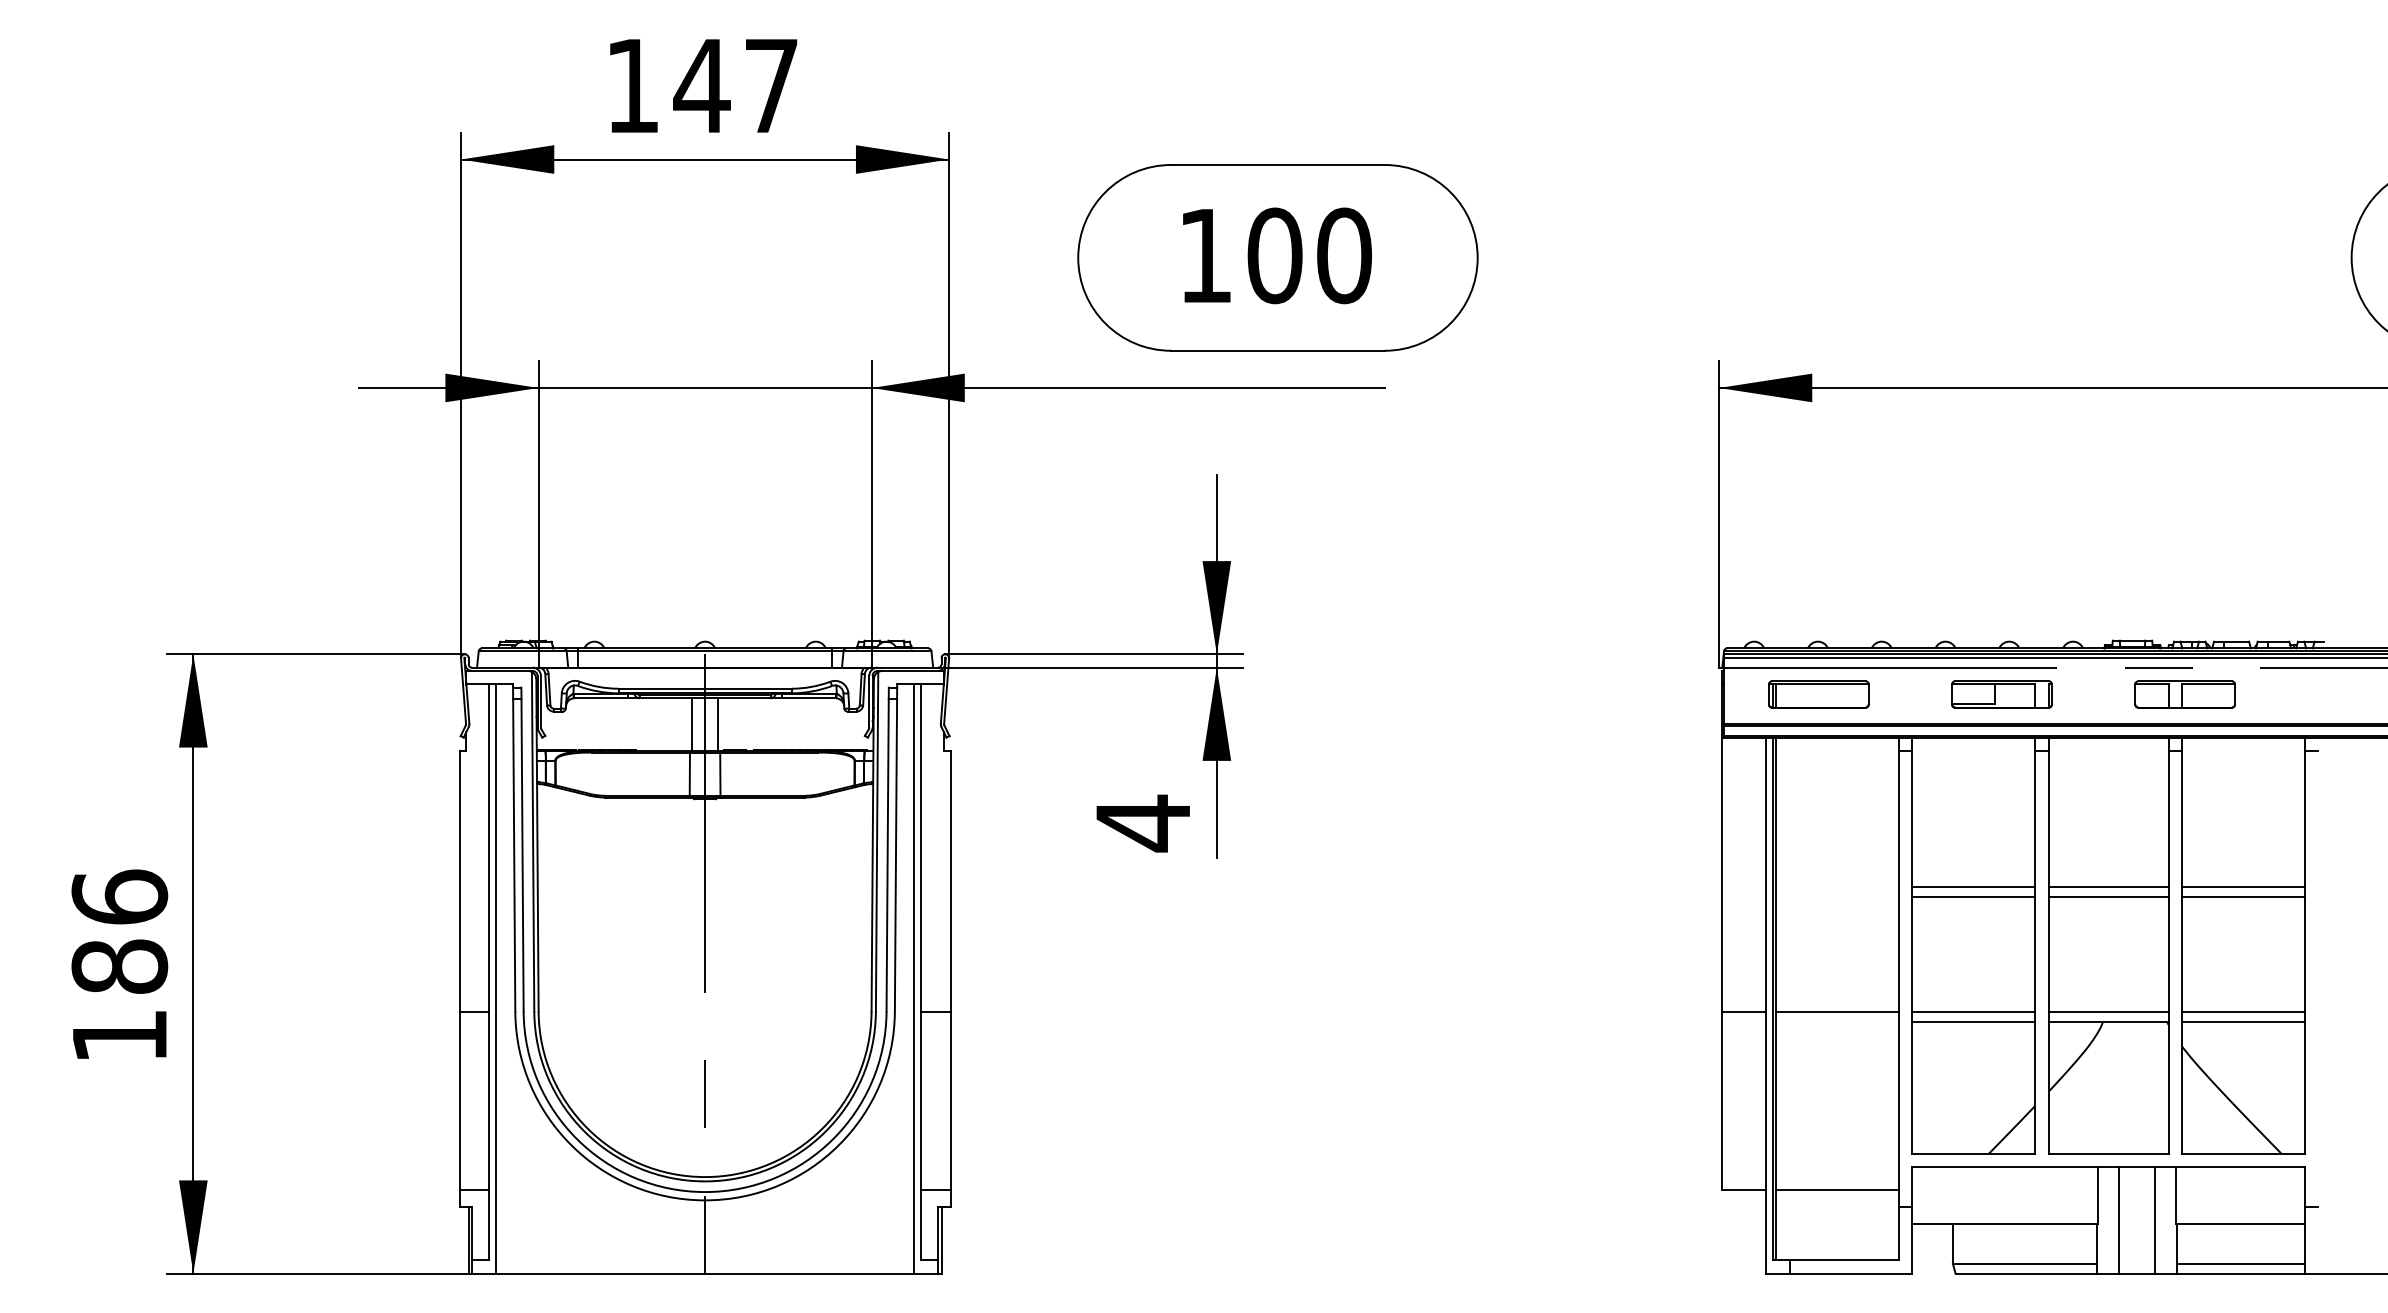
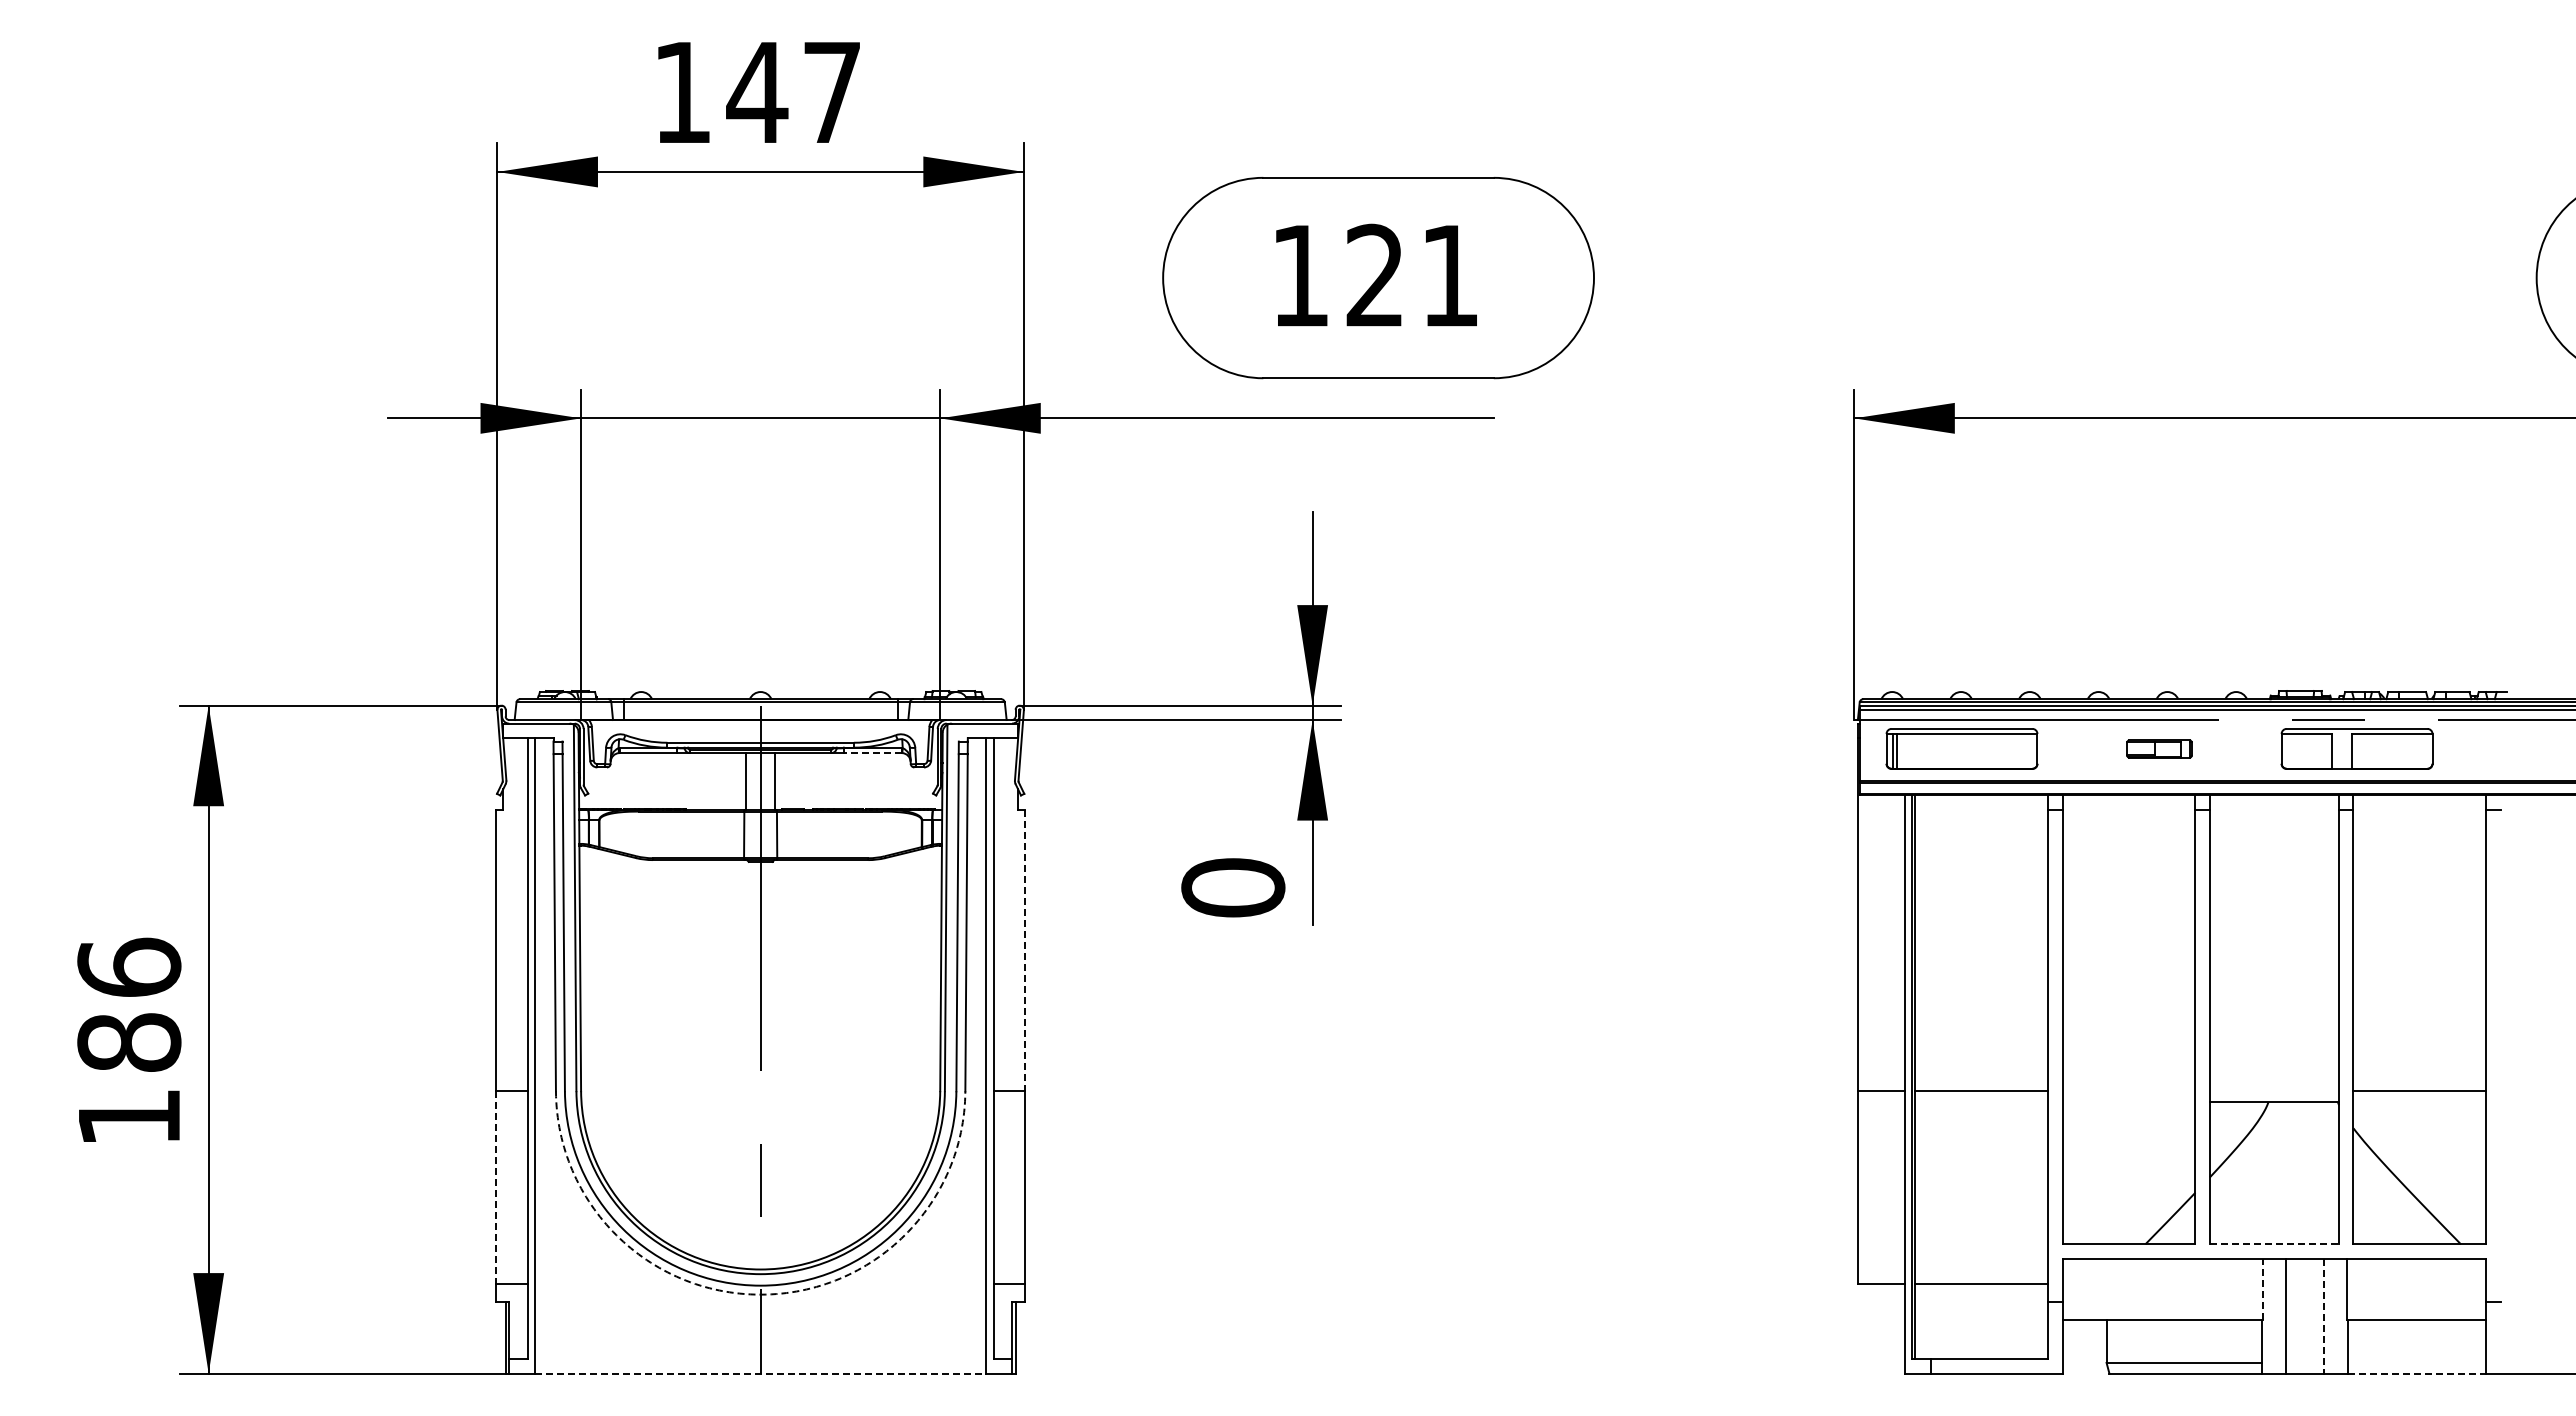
text: (1309, 255) -> (1412, 275), 100 -> 121
part: (1818, 694) -> (1961, 748), size x1.4
part: (2001, 694) -> (2159, 748), size x0.6
part: (2184, 694) -> (2356, 748), size x1.4
line: (808, 698) -> (872, 753), solid -> dashed
text: (1143, 823) -> (1233, 888), 4 -> 0
line: (950, 881) -> (1025, 950), solid -> dashed
line: (1973, 887) -> (2128, 957), removed
line: (2108, 887) -> (2274, 957), removed
line: (2243, 887) -> (2419, 957), removed
line: (1973, 897) -> (2128, 967), removed
line: (2108, 897) -> (2274, 967), removed
line: (2243, 897) -> (2419, 967), removed
line: (1973, 1012) -> (2128, 1091), removed
line: (2108, 1012) -> (2274, 1091), removed
line: (1973, 1022) -> (2128, 1102), removed
line: (2243, 1022) -> (2419, 1102), removed
line: (459, 1101) -> (495, 1188), solid -> dashed
line: (2108, 1153) -> (2274, 1244), solid -> dashed
line: (2098, 1195) -> (2263, 1289), solid -> dashed
arc: (704, 1200) -> (760, 1294), solid -> dashed
line: (2154, 1220) -> (2324, 1316), solid -> dashed
line: (2241, 1263) -> (2417, 1362), removed
line: (705, 1273) -> (761, 1373), solid -> dashed
line: (2241, 1273) -> (2417, 1373), solid -> dashed

